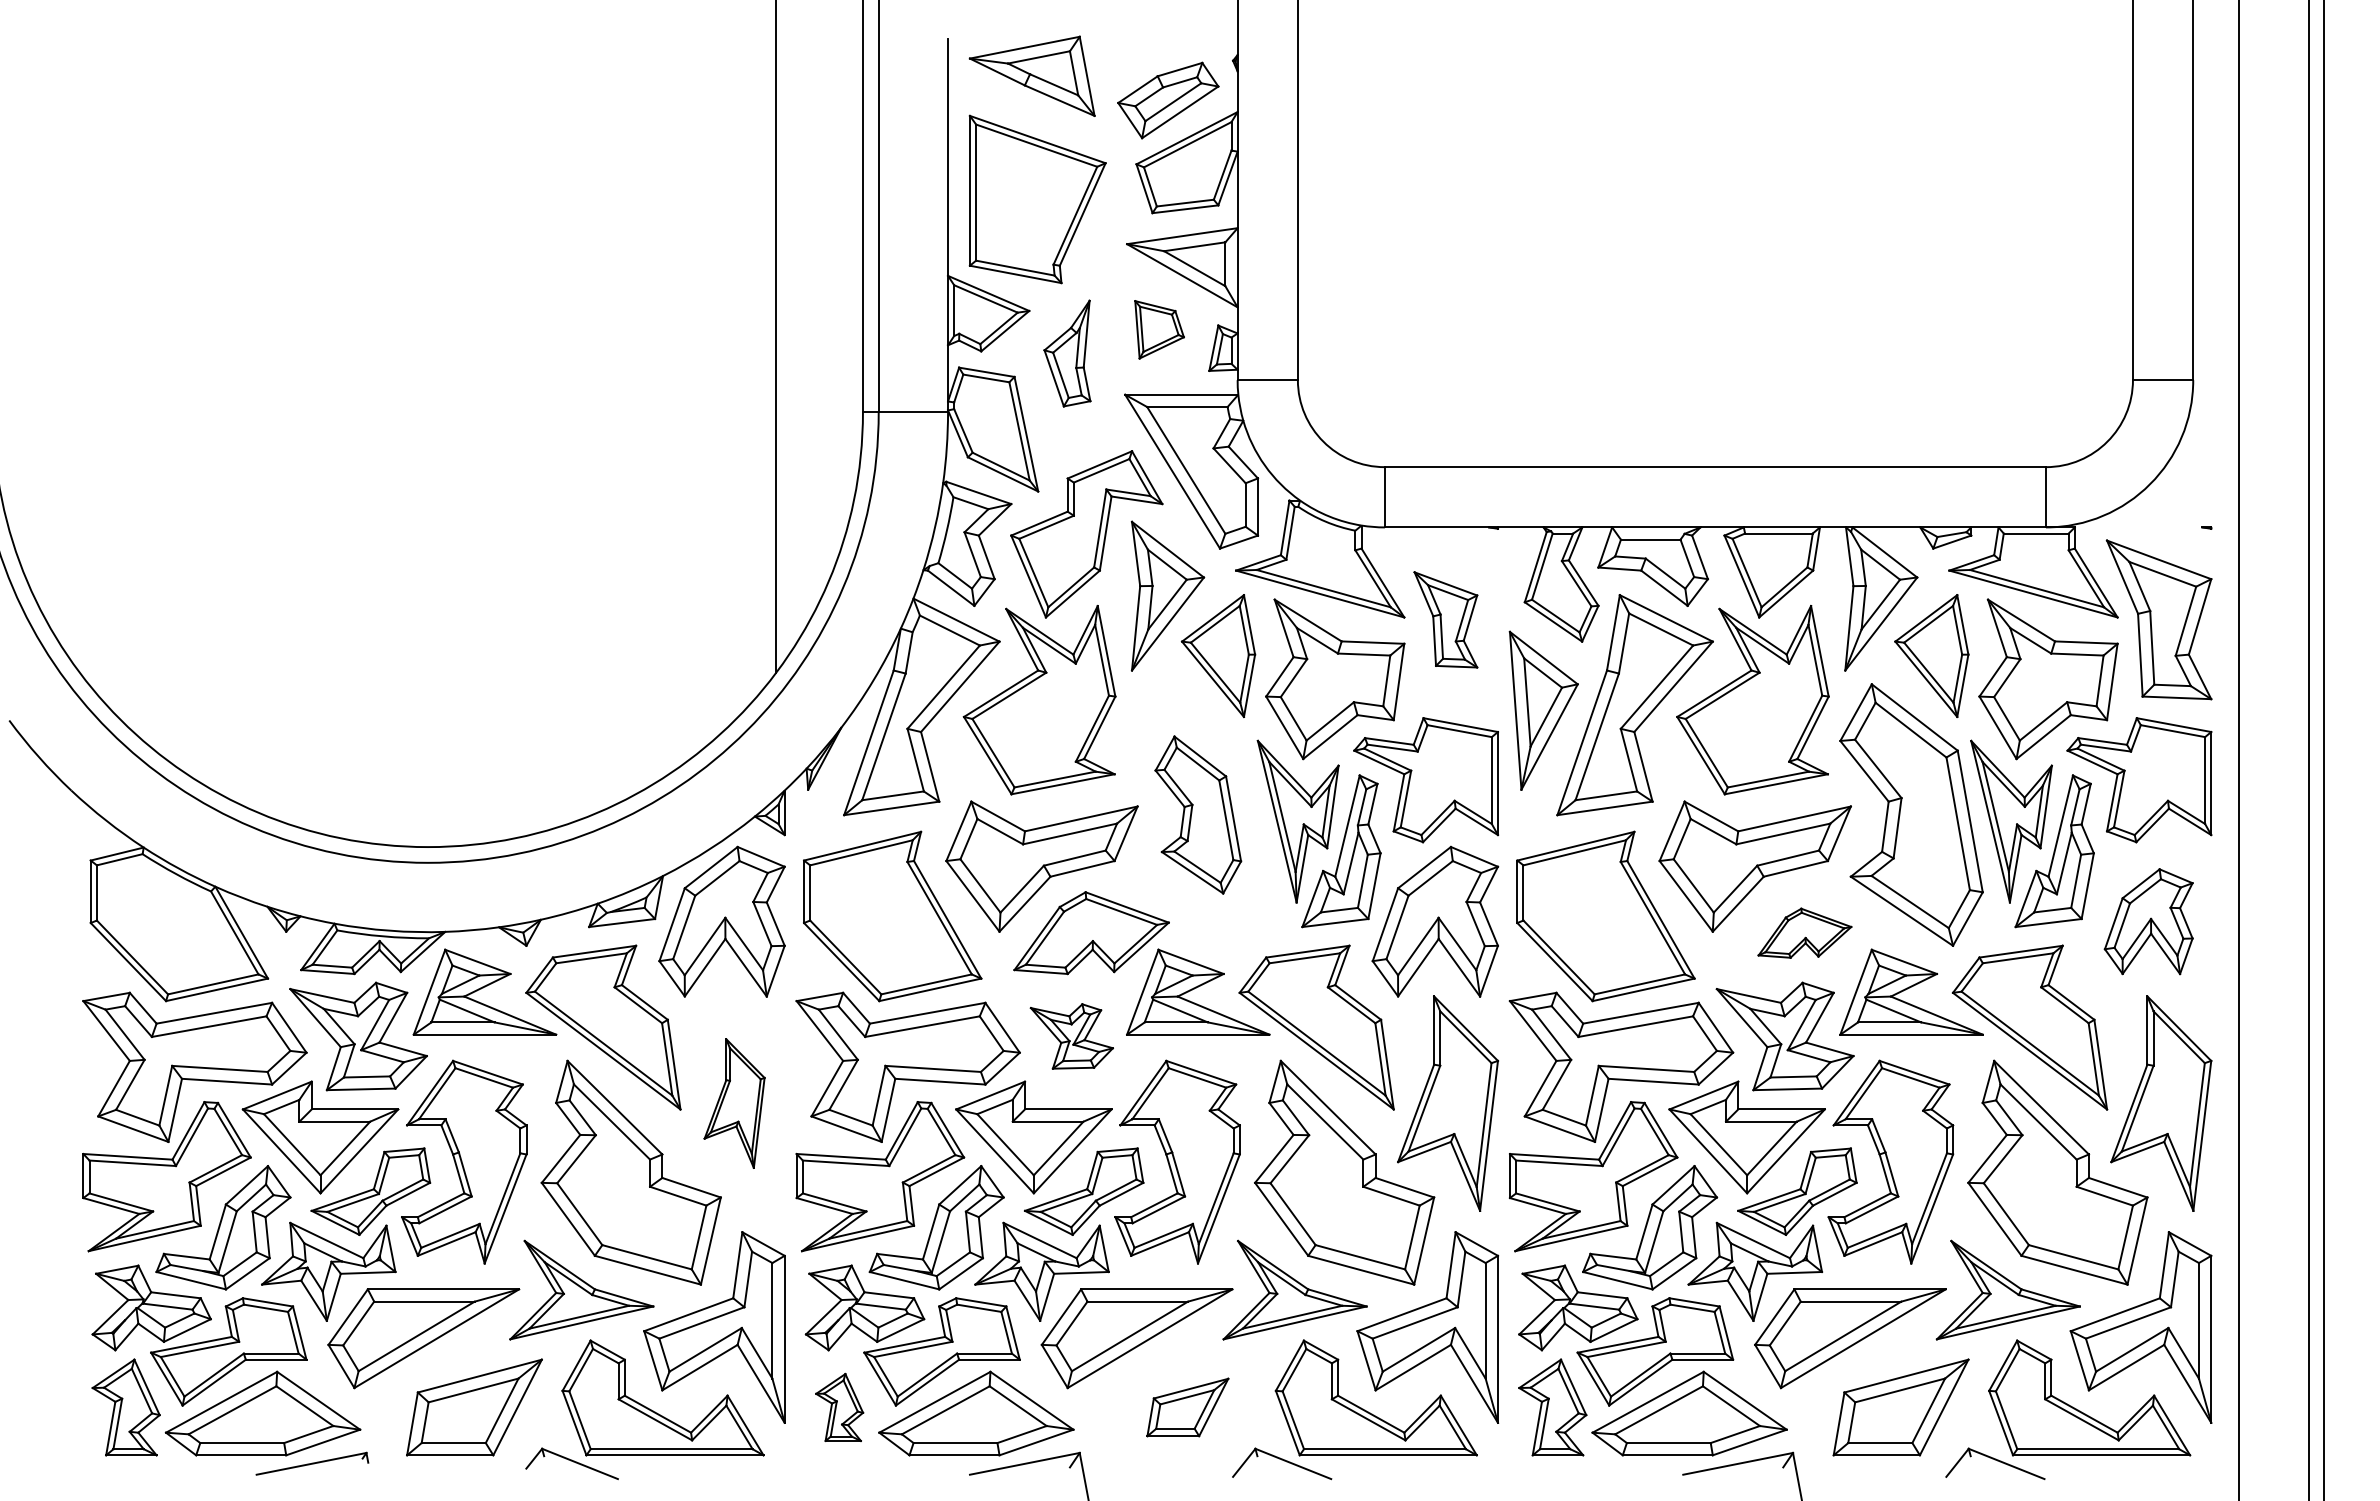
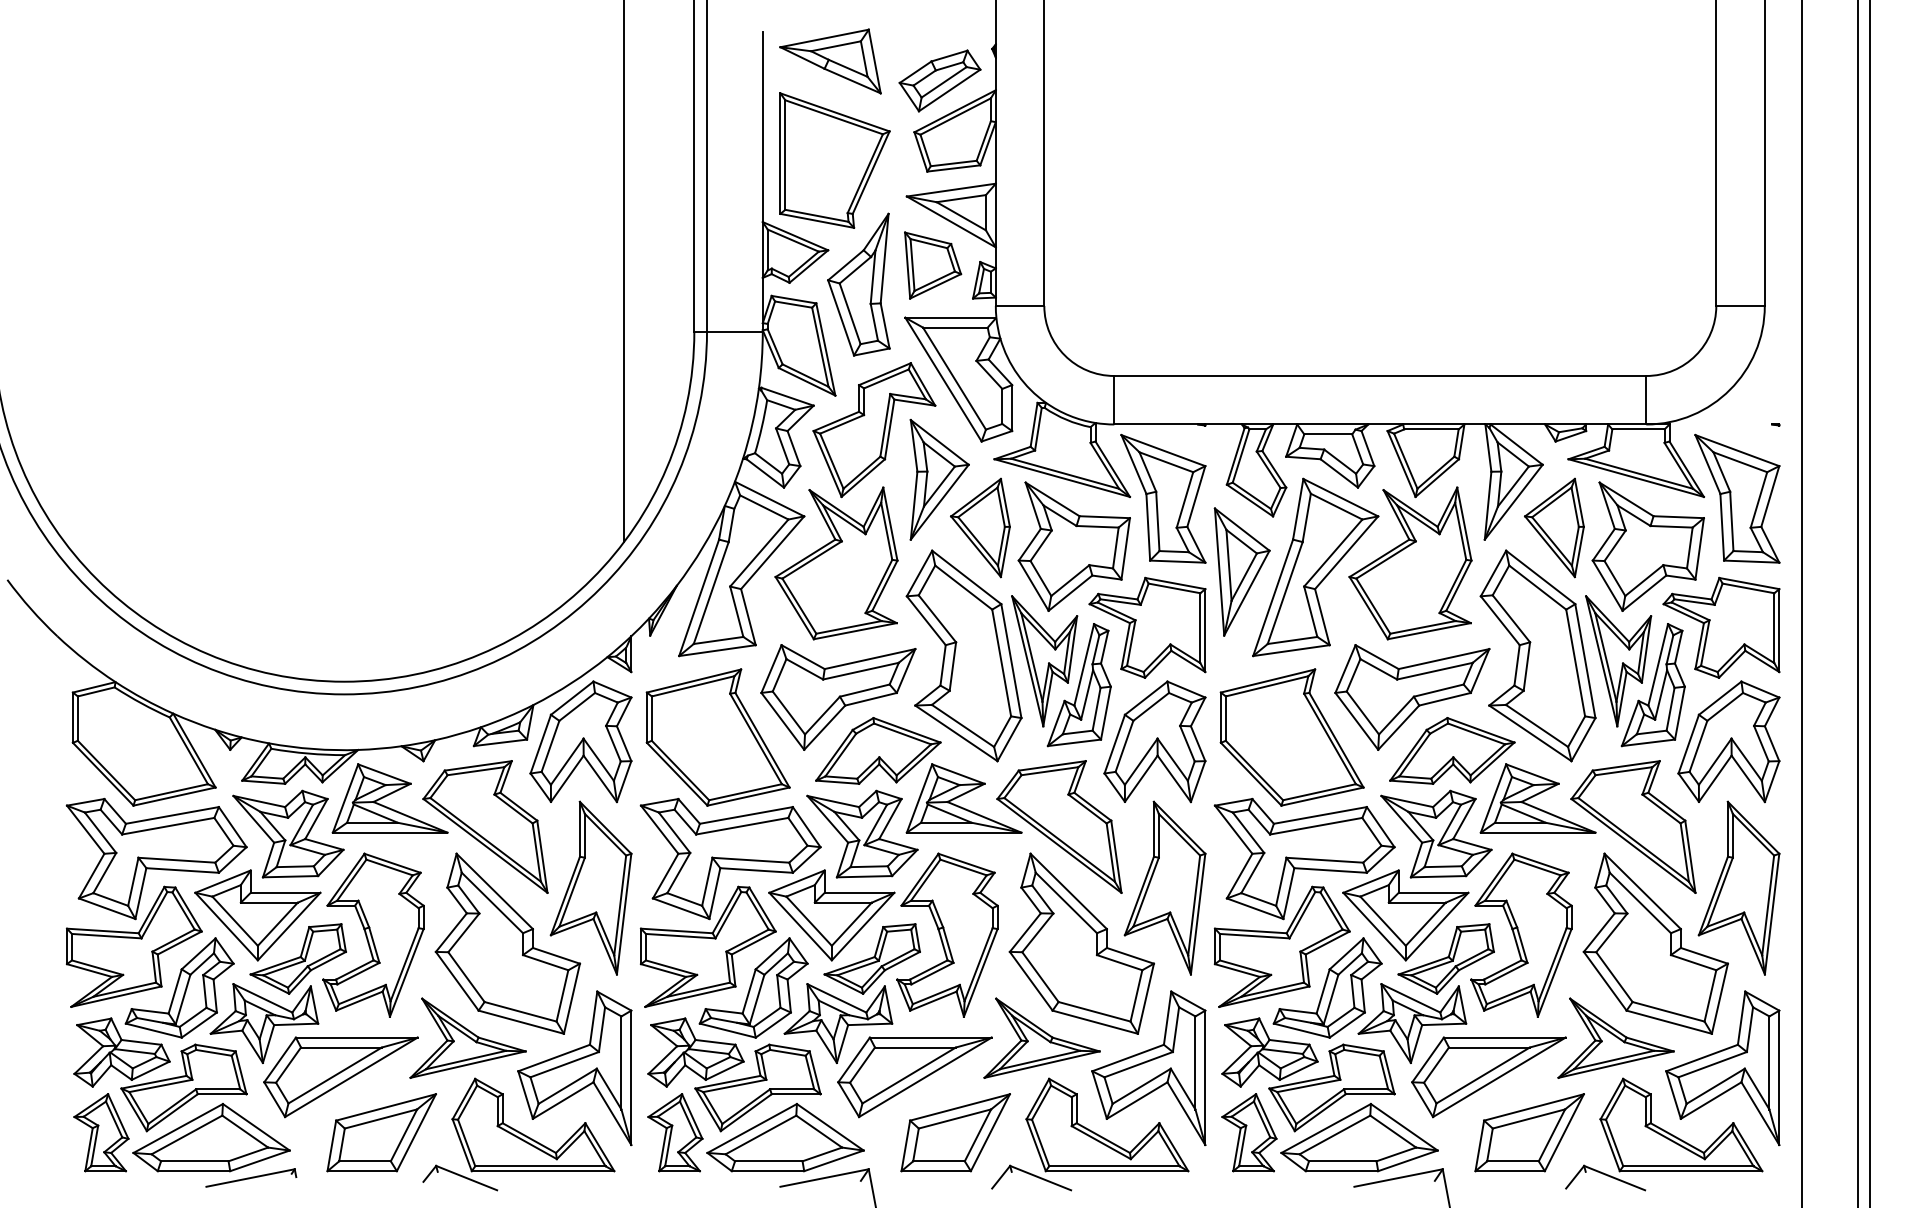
part: (1159, 329) -> (932, 265), size x1.43
part: (1067, 353) -> (858, 284), size x1.67
part: (1445, 619) -> (1163, 498), size x1.67
part: (1198, 814) -> (964, 655), size x1.67
part: (2148, 921) -> (1728, 741), size x1.43
part: (1804, 933) -> (1451, 751), size x1.67
part: (1071, 1036) -> (862, 834), size x1.67
part: (734, 1103) -> (590, 888), size x1.67
part: (839, 1407) -> (675, 1132), size x1.43
part: (1187, 1407) -> (955, 1132), size x1.67

